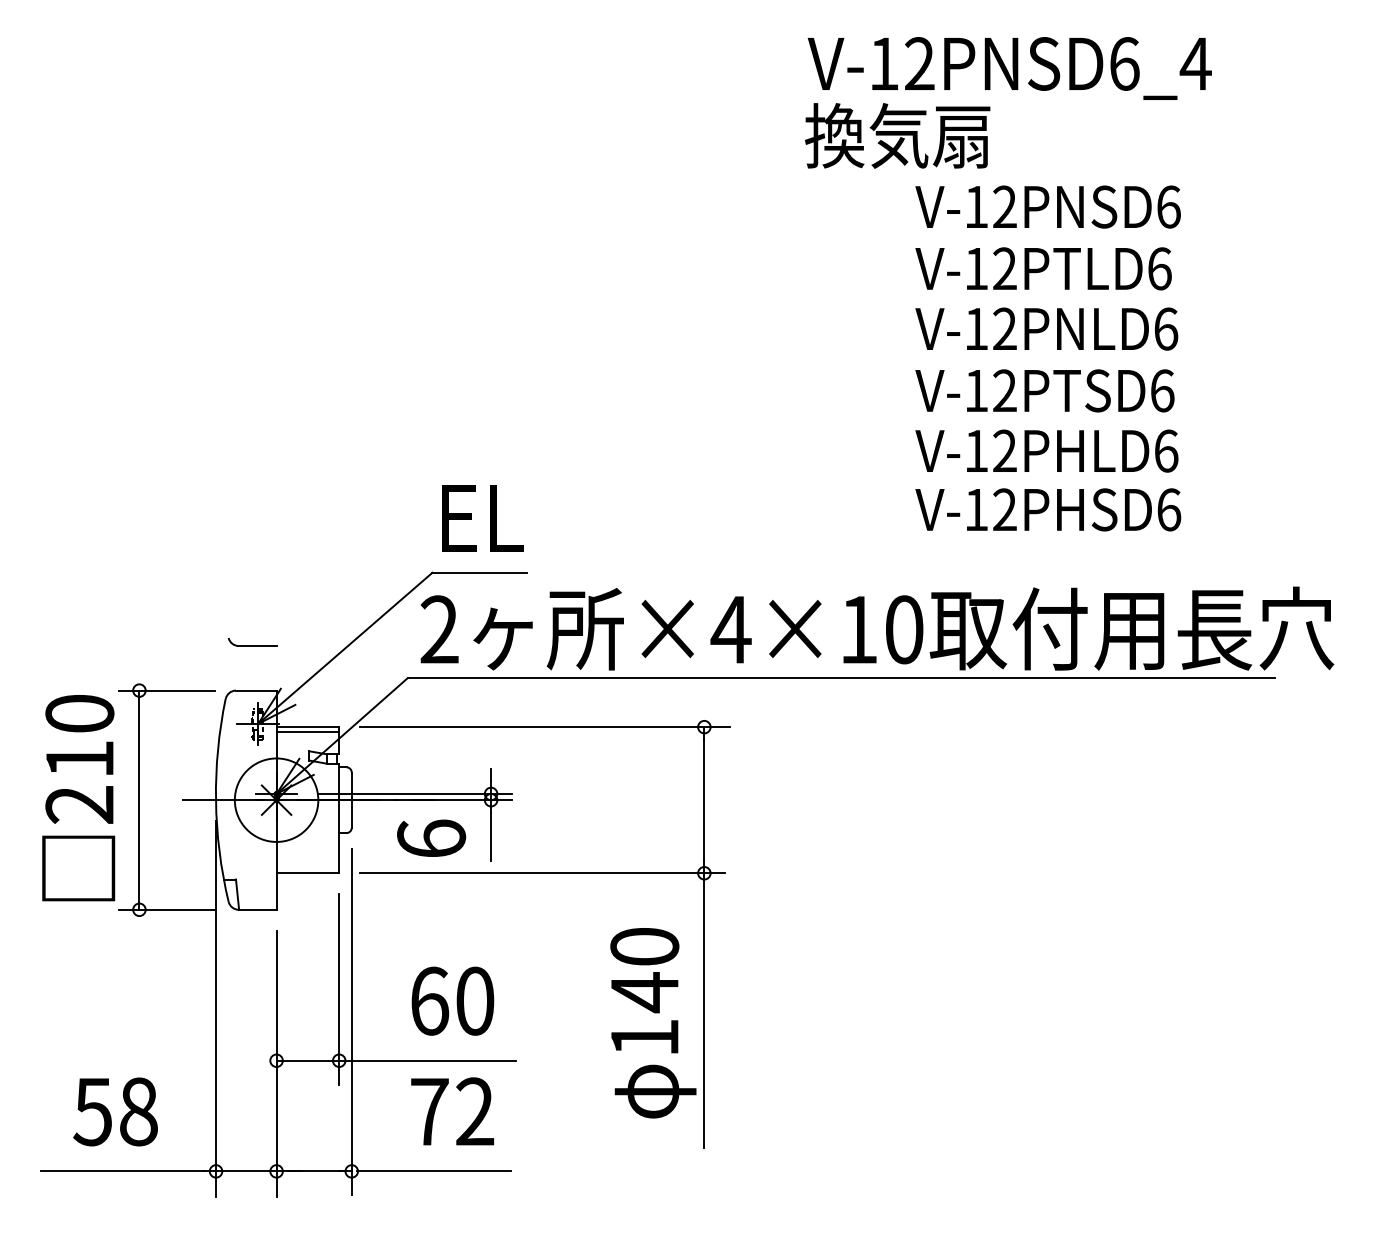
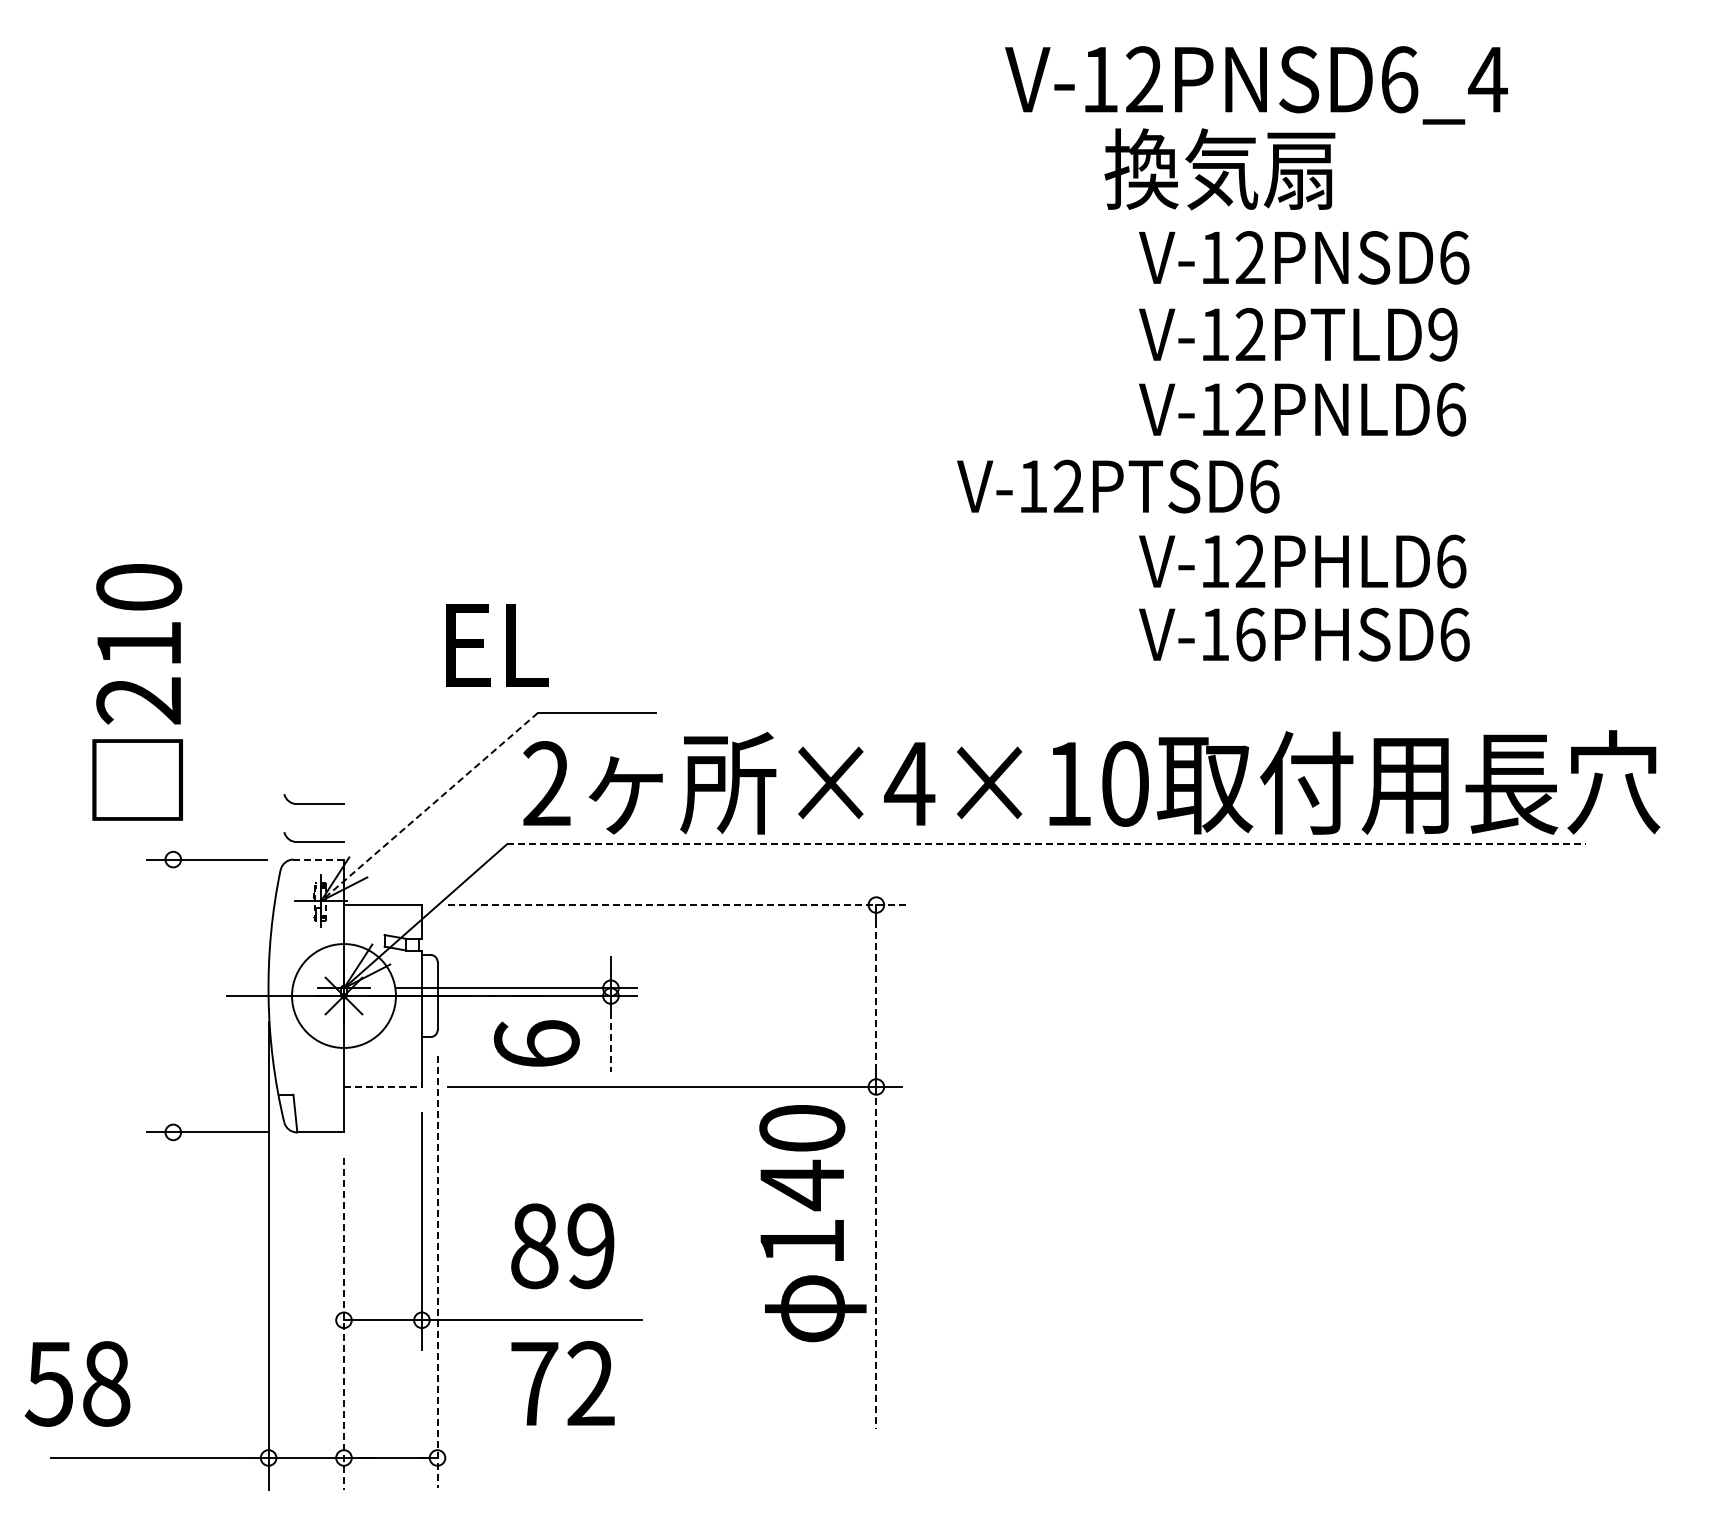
text: (897, 136) -> (1219, 169), moved
text: (1160, 268) -> (1443, 334), V-12PTLD6 -> V-12PTLD9
text: (1045, 390) -> (1118, 486), moved
text: (1004, 509) -> (1250, 634), V-12PHSD6 -> V-16PHSD6
text: (482, 518) -> (497, 645), moved
line: (345, 648) -> (429, 807), solid -> dashed
part: (252, 672) -> (313, 837), added
line: (841, 678) -> (1046, 844), solid -> dashed
line: (256, 690) -> (319, 859), solid -> dashed
line: (545, 727) -> (678, 905), solid -> dashed
line: (307, 732) -> (382, 911), removed
text: (78, 798) -> (137, 692), moved
line: (139, 799) -> (173, 995), removed
line: (704, 800) -> (876, 996), solid -> dashed
line: (490, 837) -> (610, 1042), solid -> dashed
line: (307, 872) -> (382, 1086), solid -> dashed
text: (452, 1001) -> (562, 1246), 60 -> 89
line: (704, 1011) -> (876, 1258), solid -> dashed
line: (351, 1022) -> (437, 1272), solid -> dashed
text: (653, 1023) -> (812, 1223), moved
line: (276, 1064) -> (343, 1324), solid -> dashed
text: (115, 1111) -> (77, 1383), moved
line: (433, 1171) -> (539, 1457), removed

